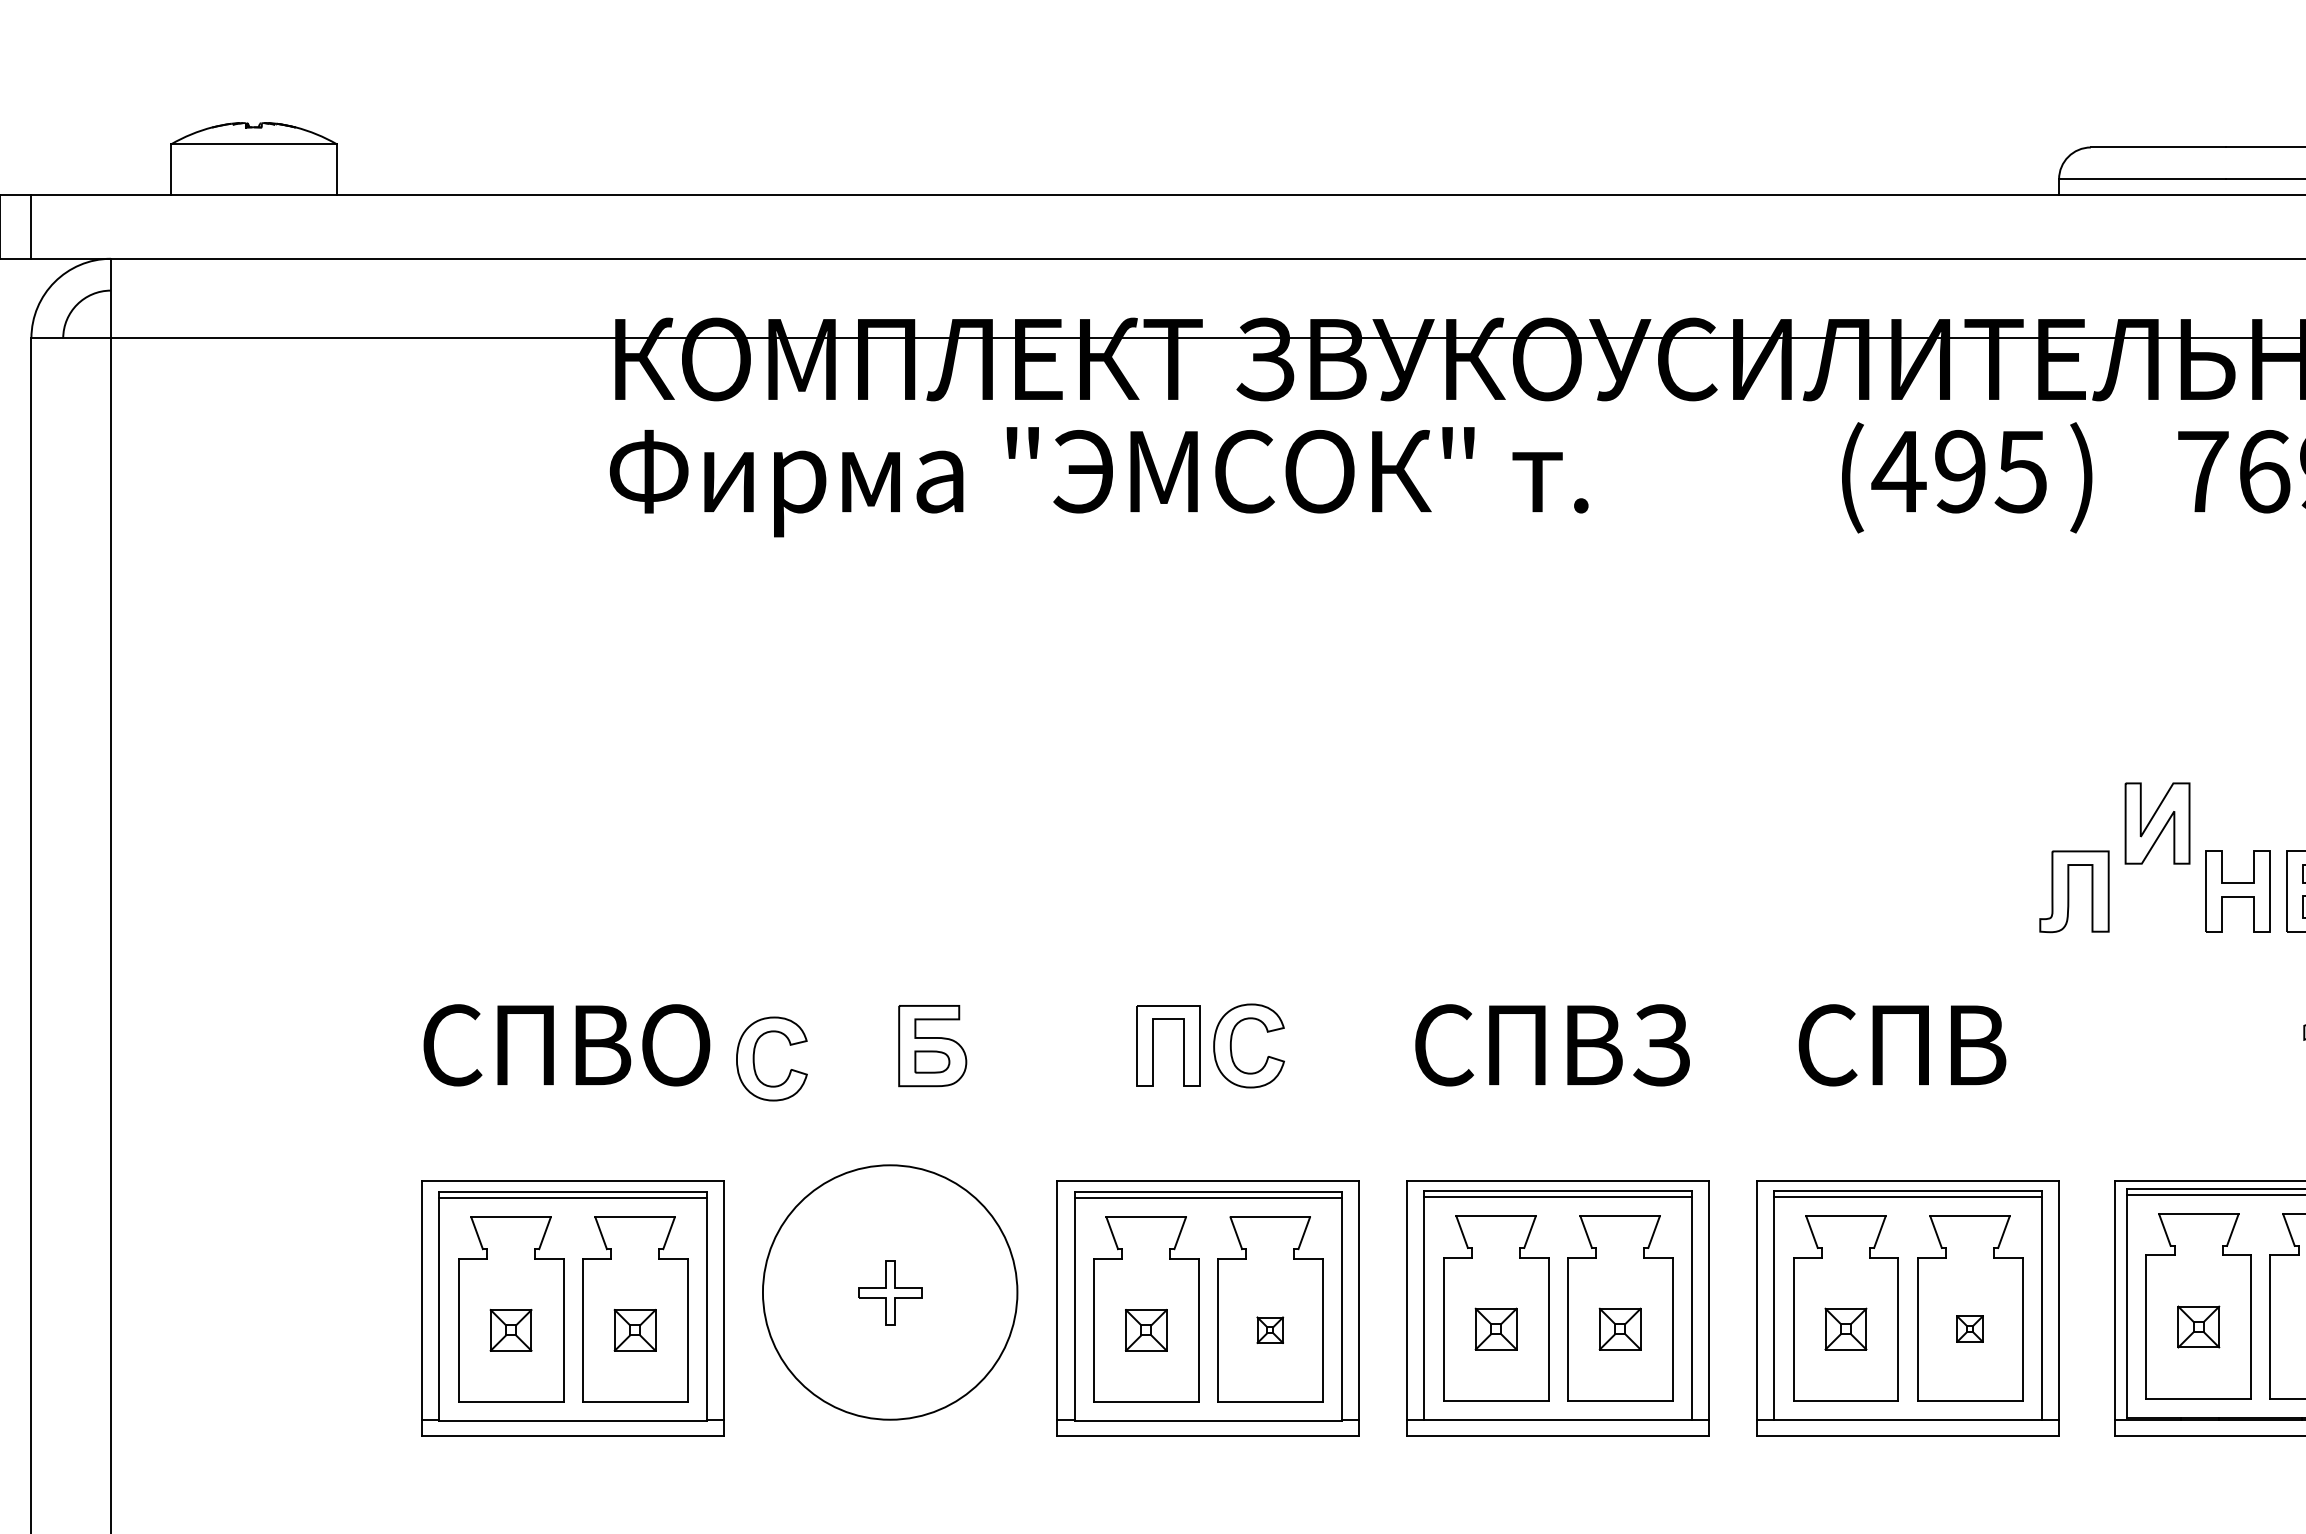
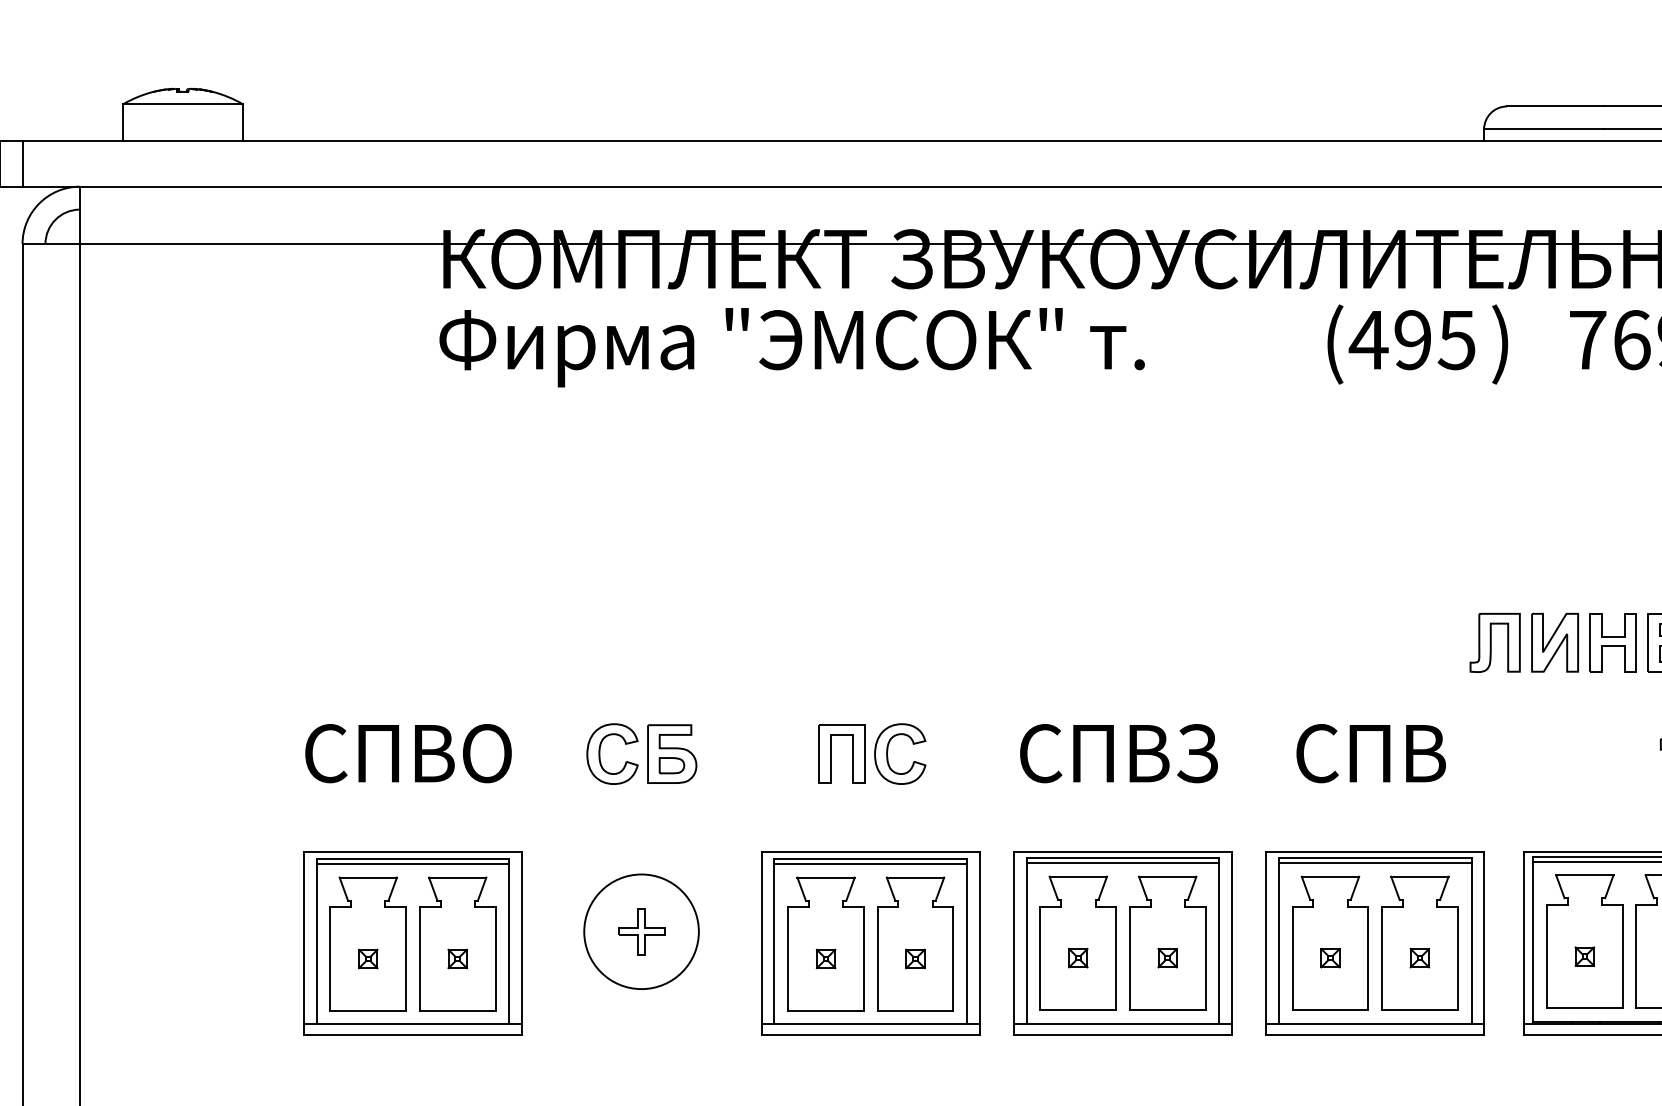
part: (2157, 823) -> (1555, 642), moved
part: (754, 1058) -> (599, 753), moved
circle: (889, 1292) -> (641, 931), size x0.62
part: (2198, 1326) -> (1584, 956), size x0.62
part: (1495, 1328) -> (1077, 957), size x0.62
part: (1619, 1328) -> (1167, 957), size x0.62
part: (1845, 1328) -> (1330, 957), size x0.62
part: (510, 1329) -> (367, 958), size x0.62
part: (634, 1329) -> (457, 958), size x0.62
part: (1145, 1329) -> (825, 958), size x0.62

